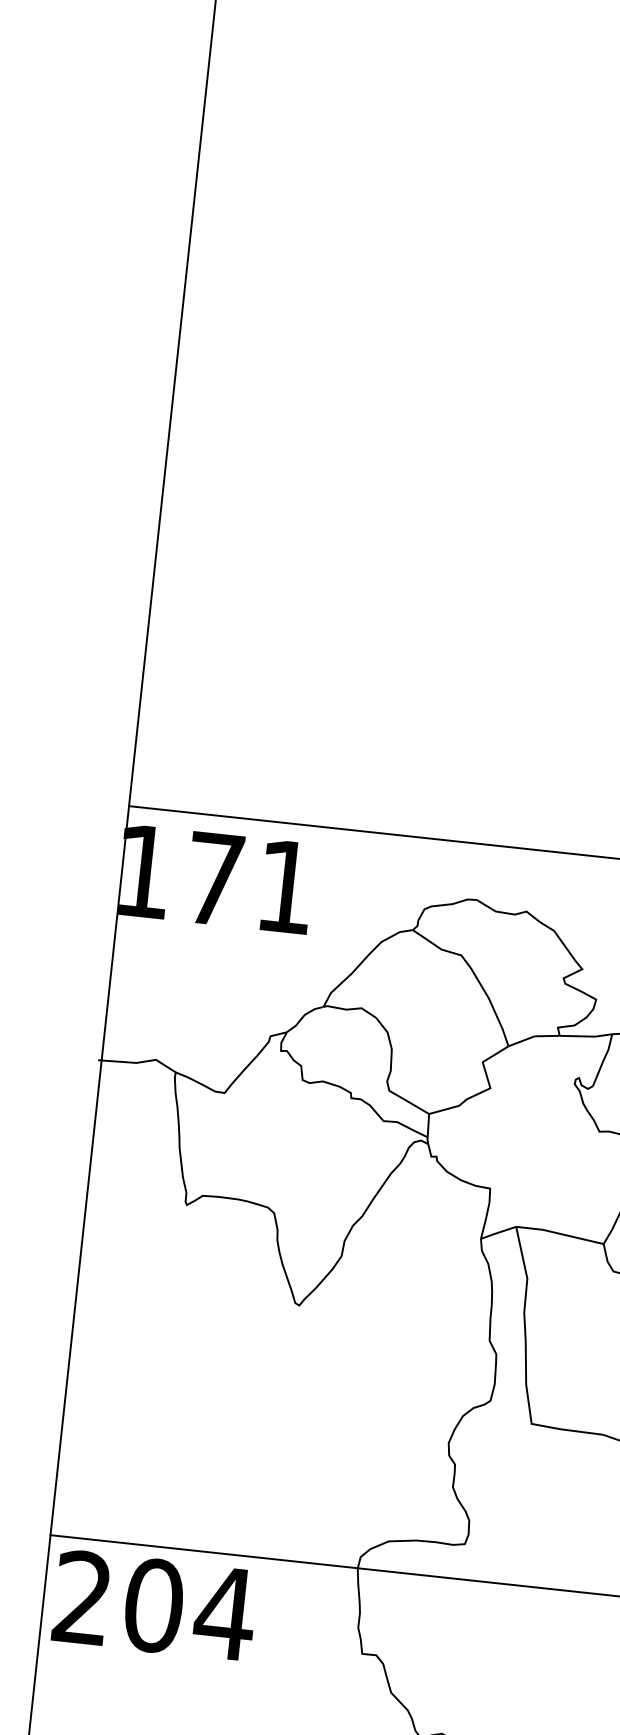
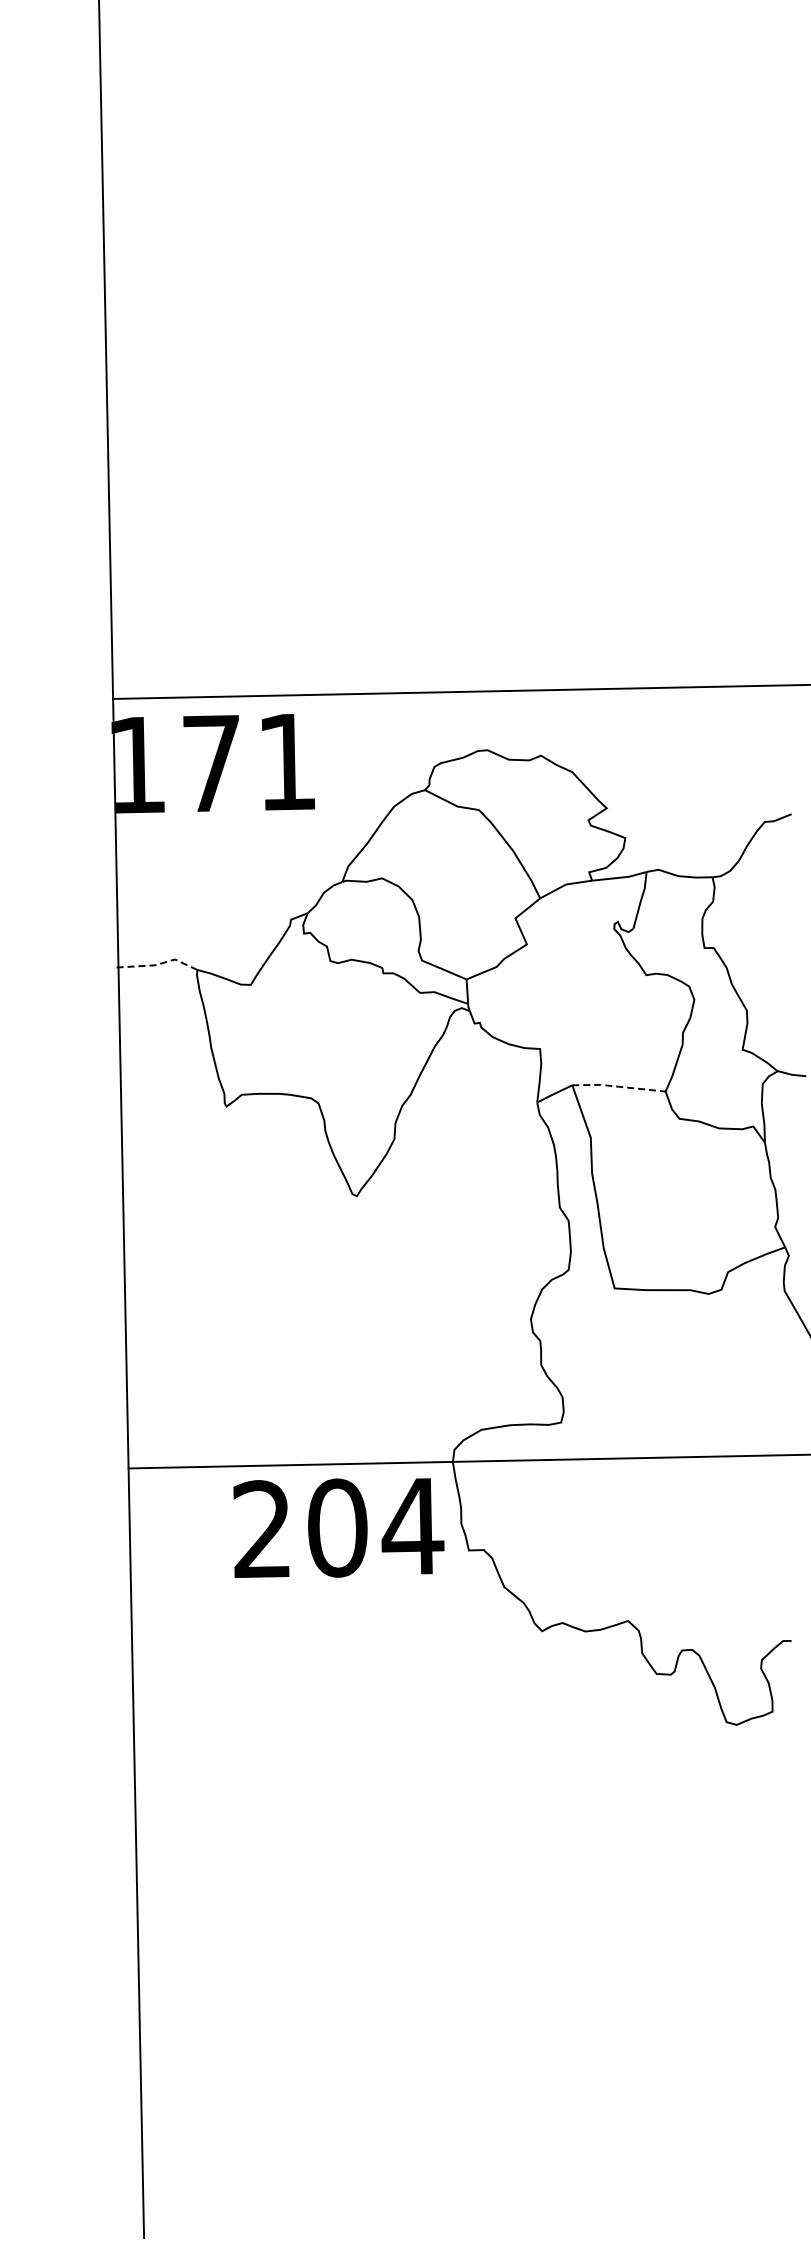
line: (137, 1062) -> (156, 964), solid -> dashed
line: (559, 1233) -> (618, 1086), solid -> dashed
text: (154, 1605) -> (338, 1527), moved

